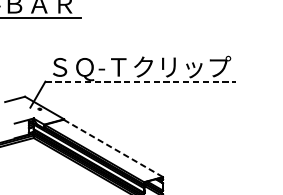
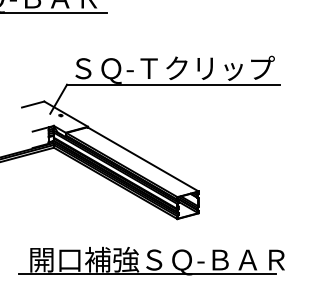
line: (140, 81) -> (173, 84), dashed -> solid
line: (113, 148) -> (143, 159), dashed -> solid

